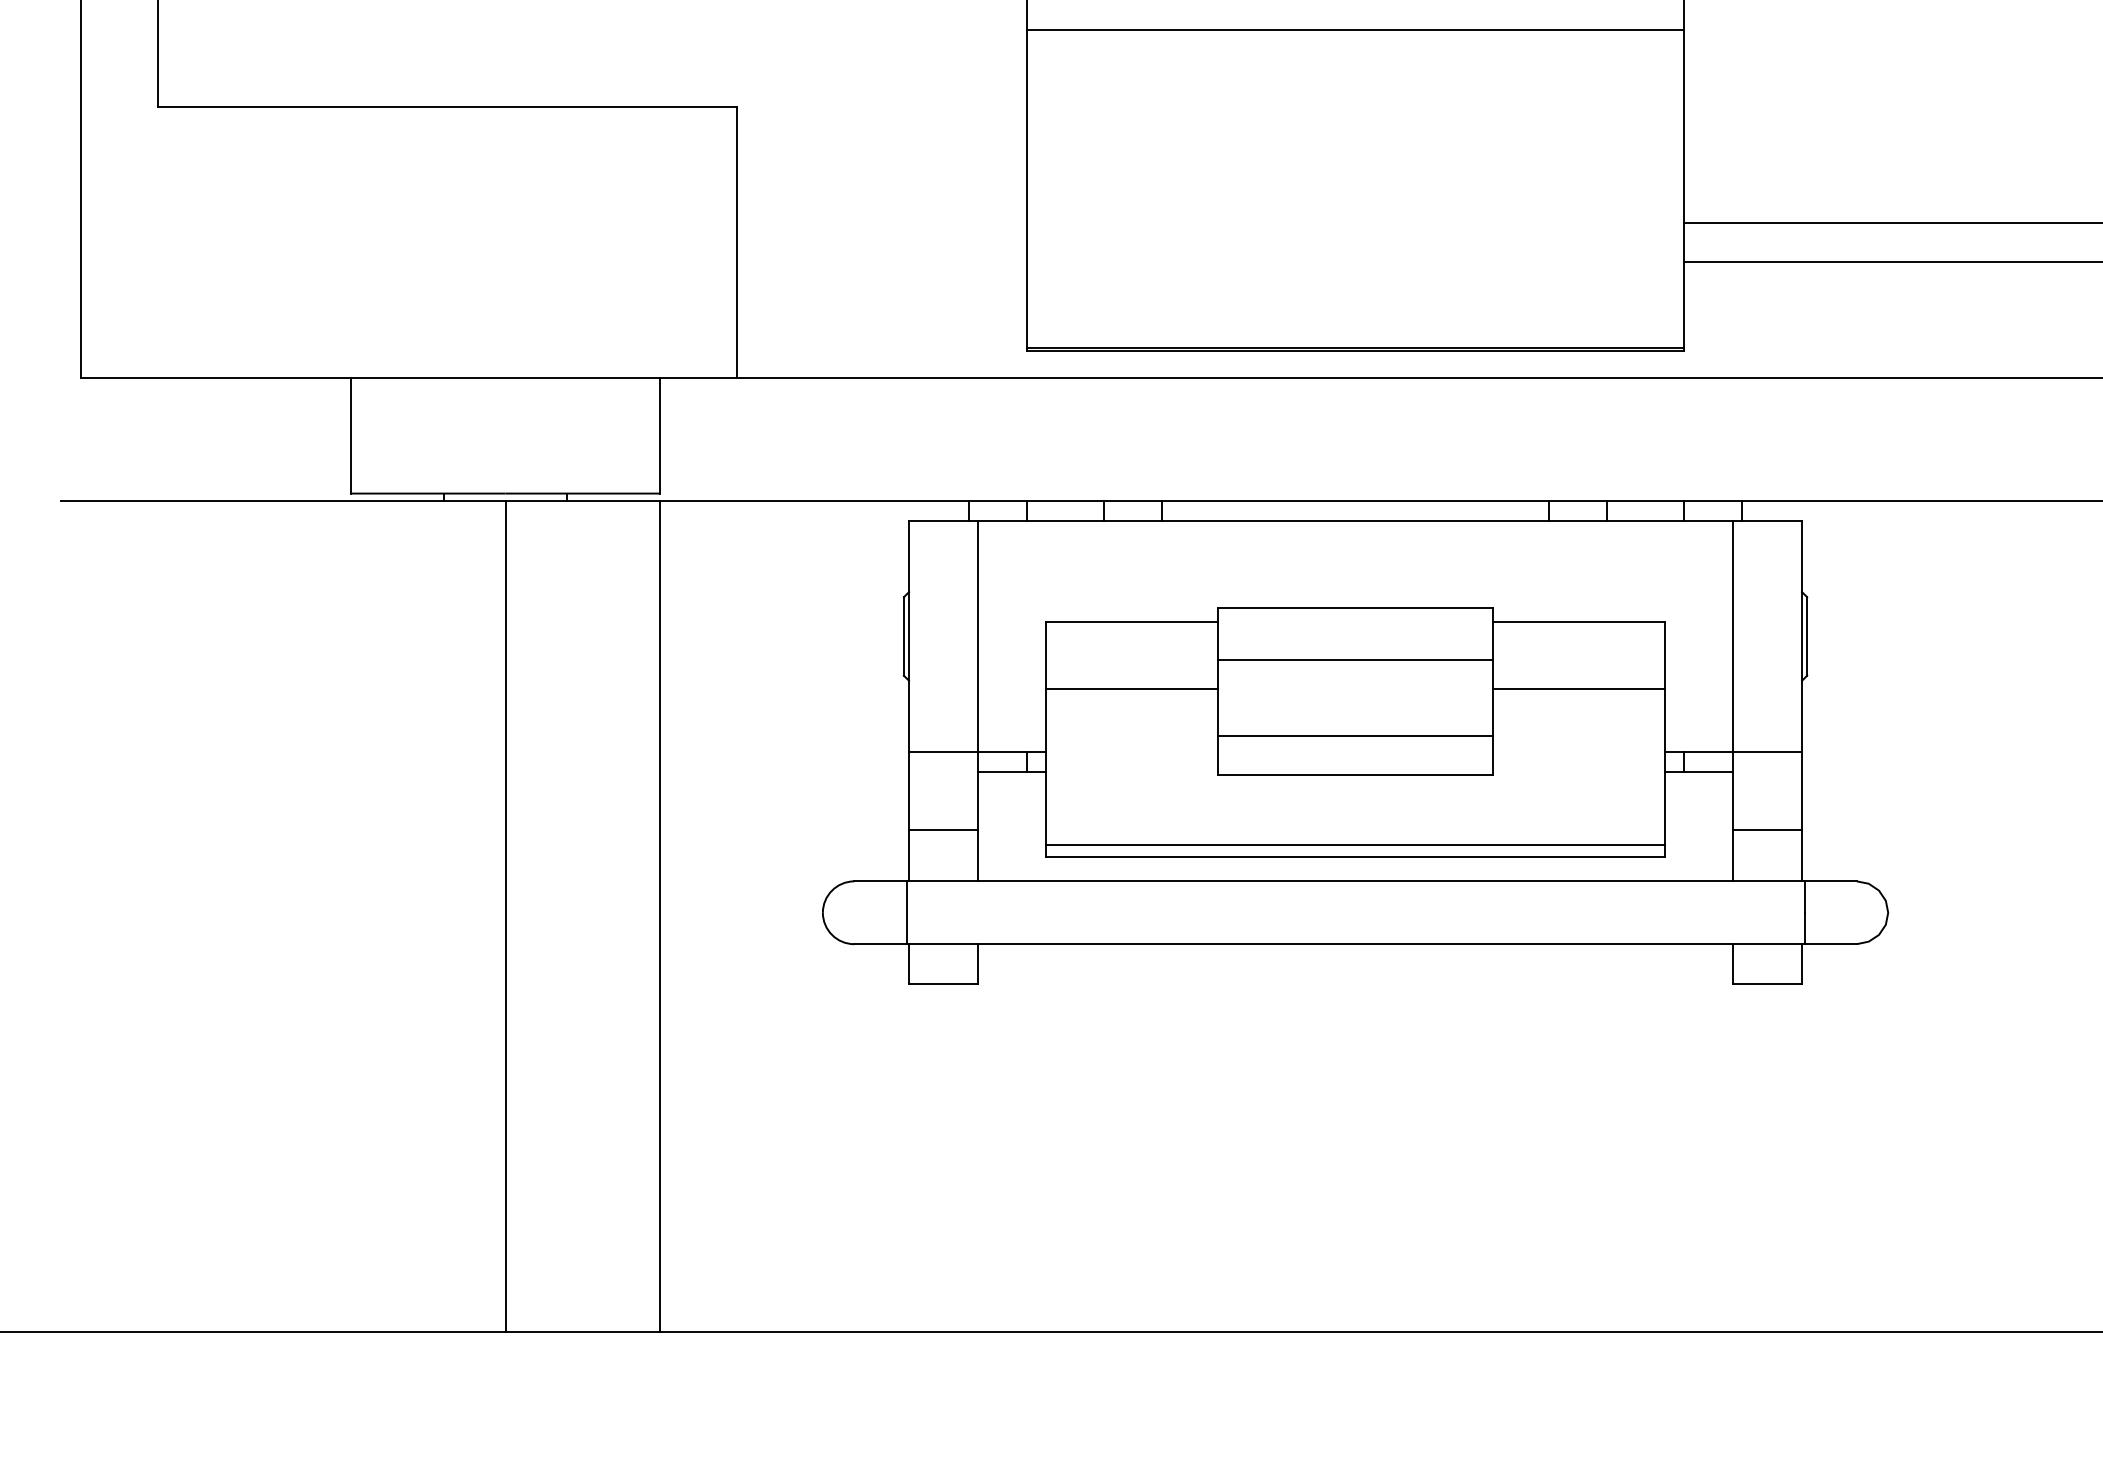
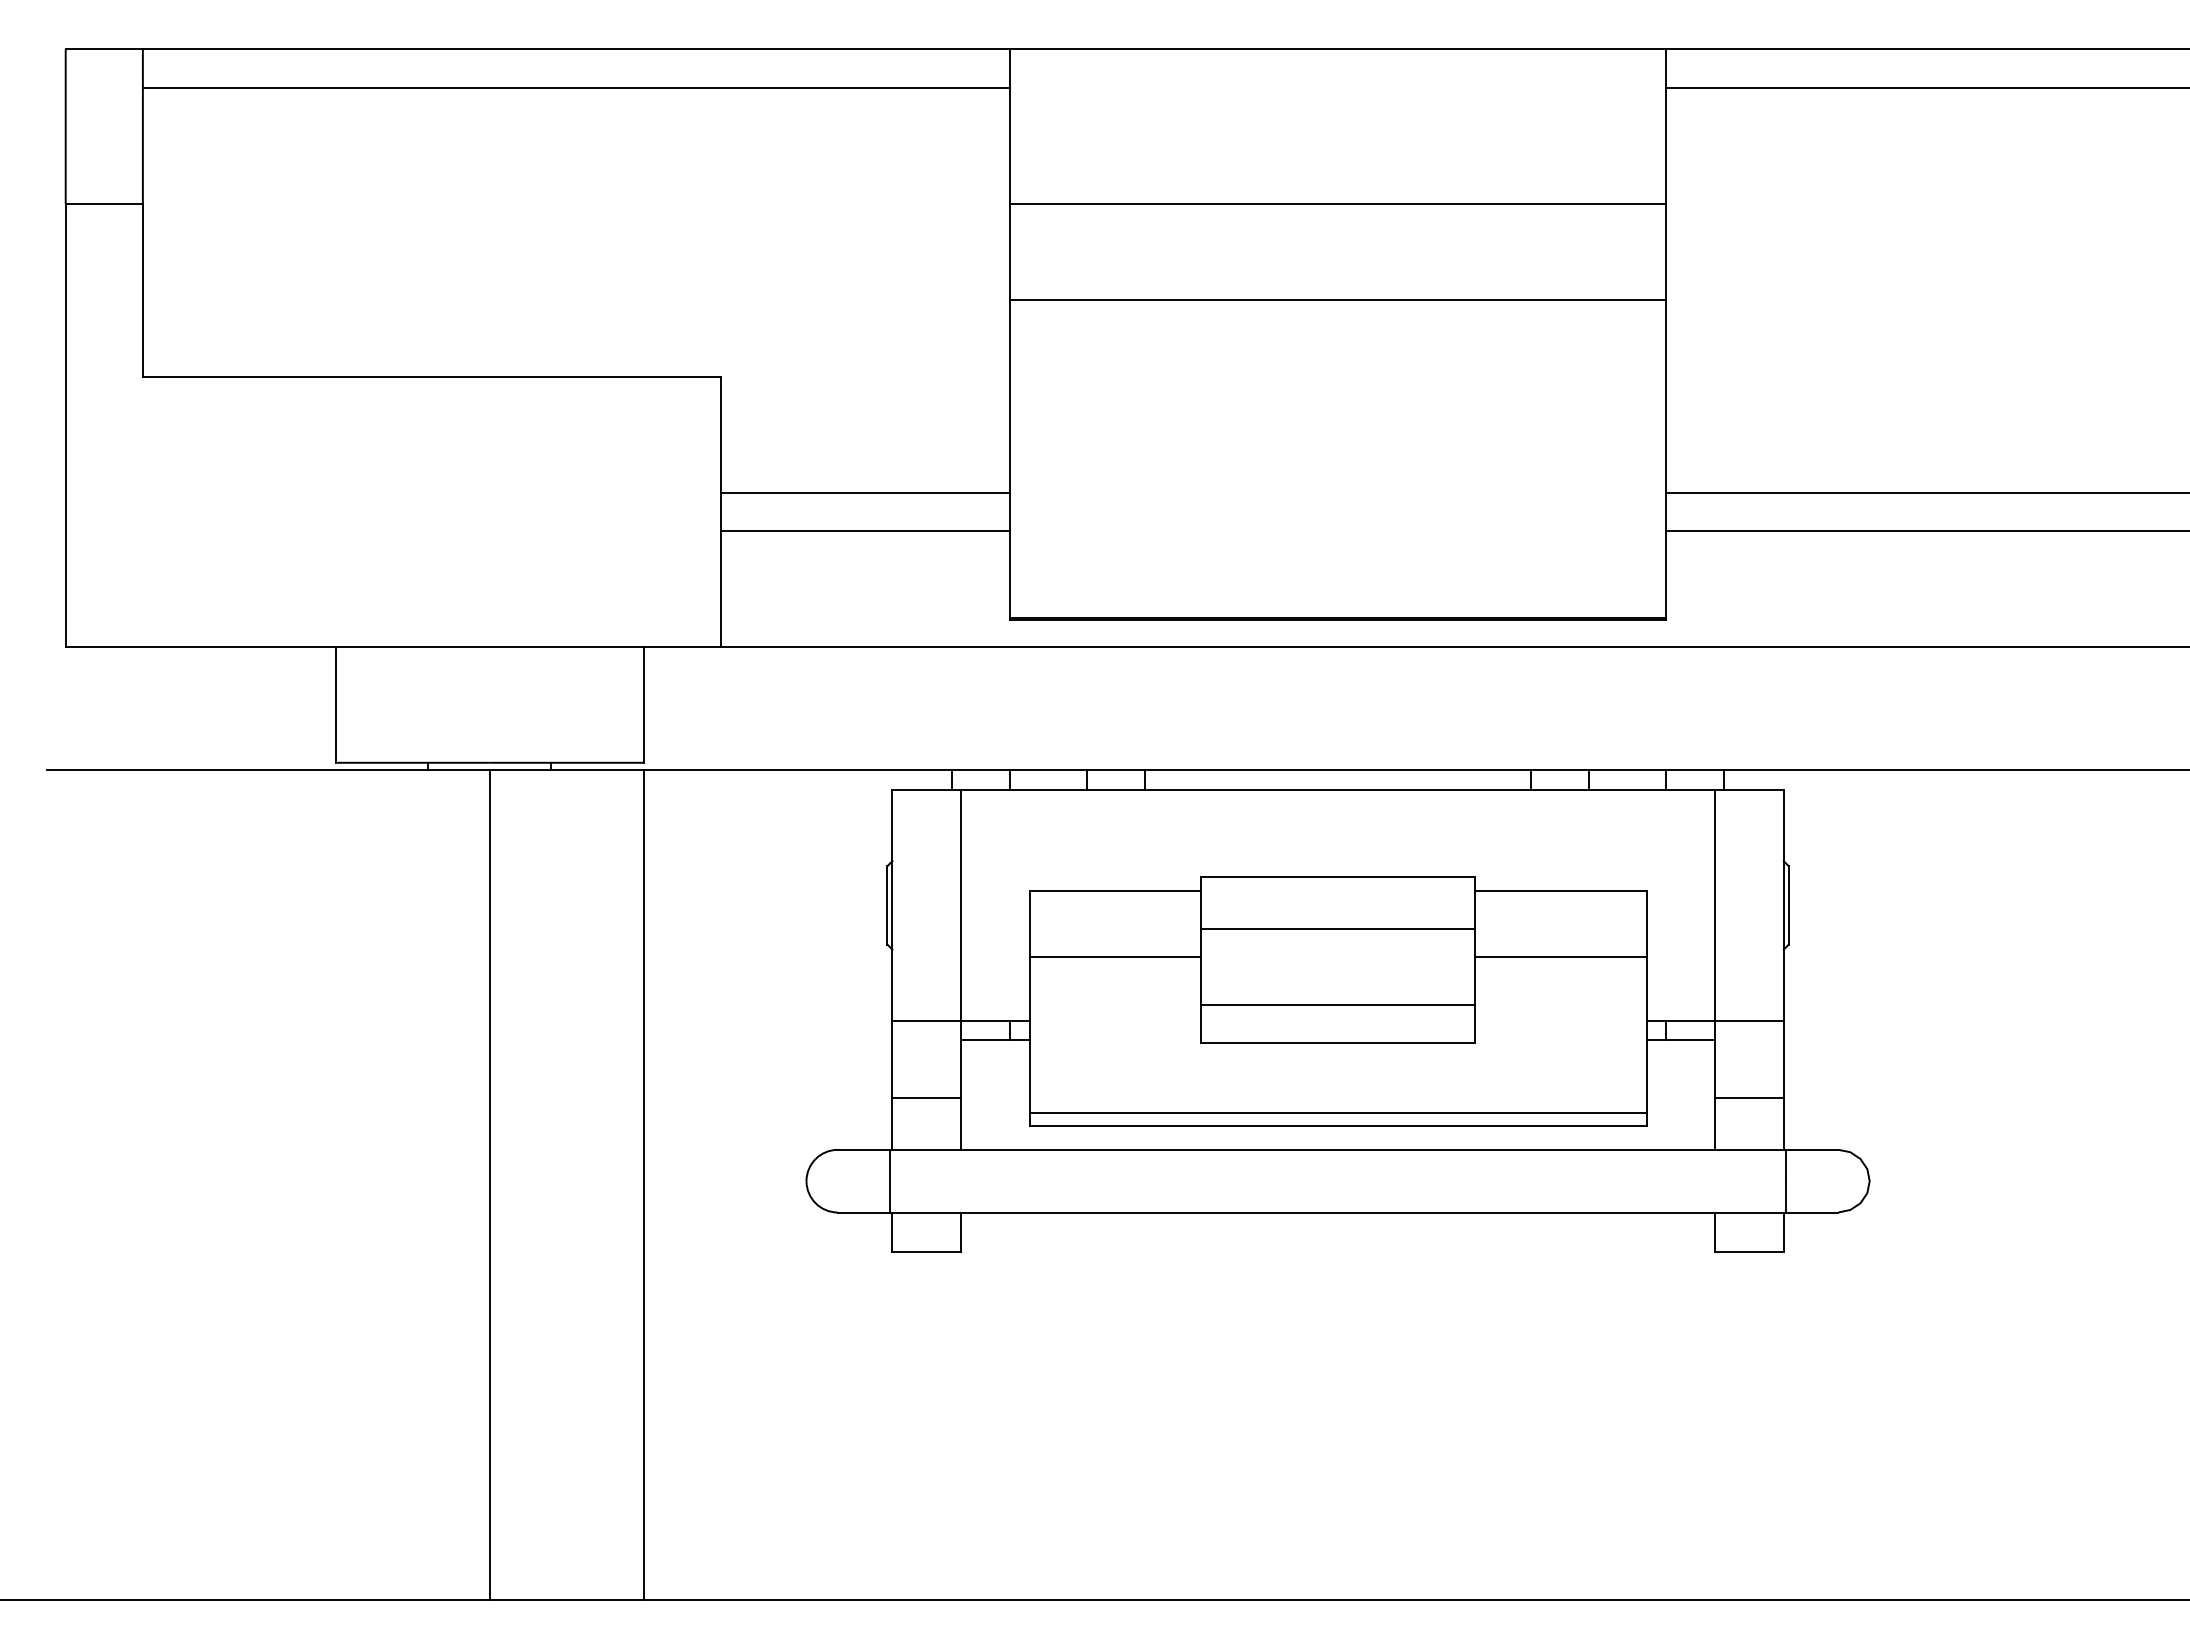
line: (882, 222) -> (865, 492), added
line: (882, 261) -> (865, 531), added

